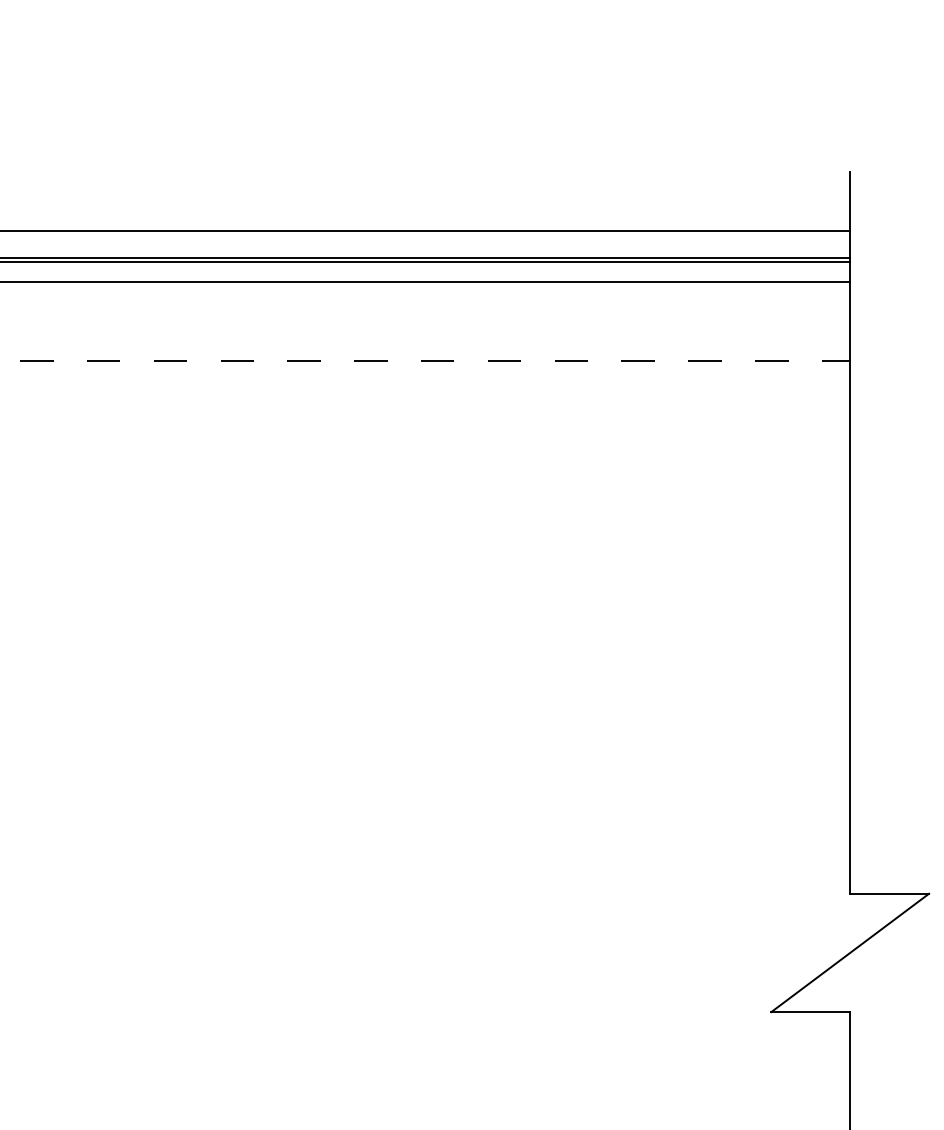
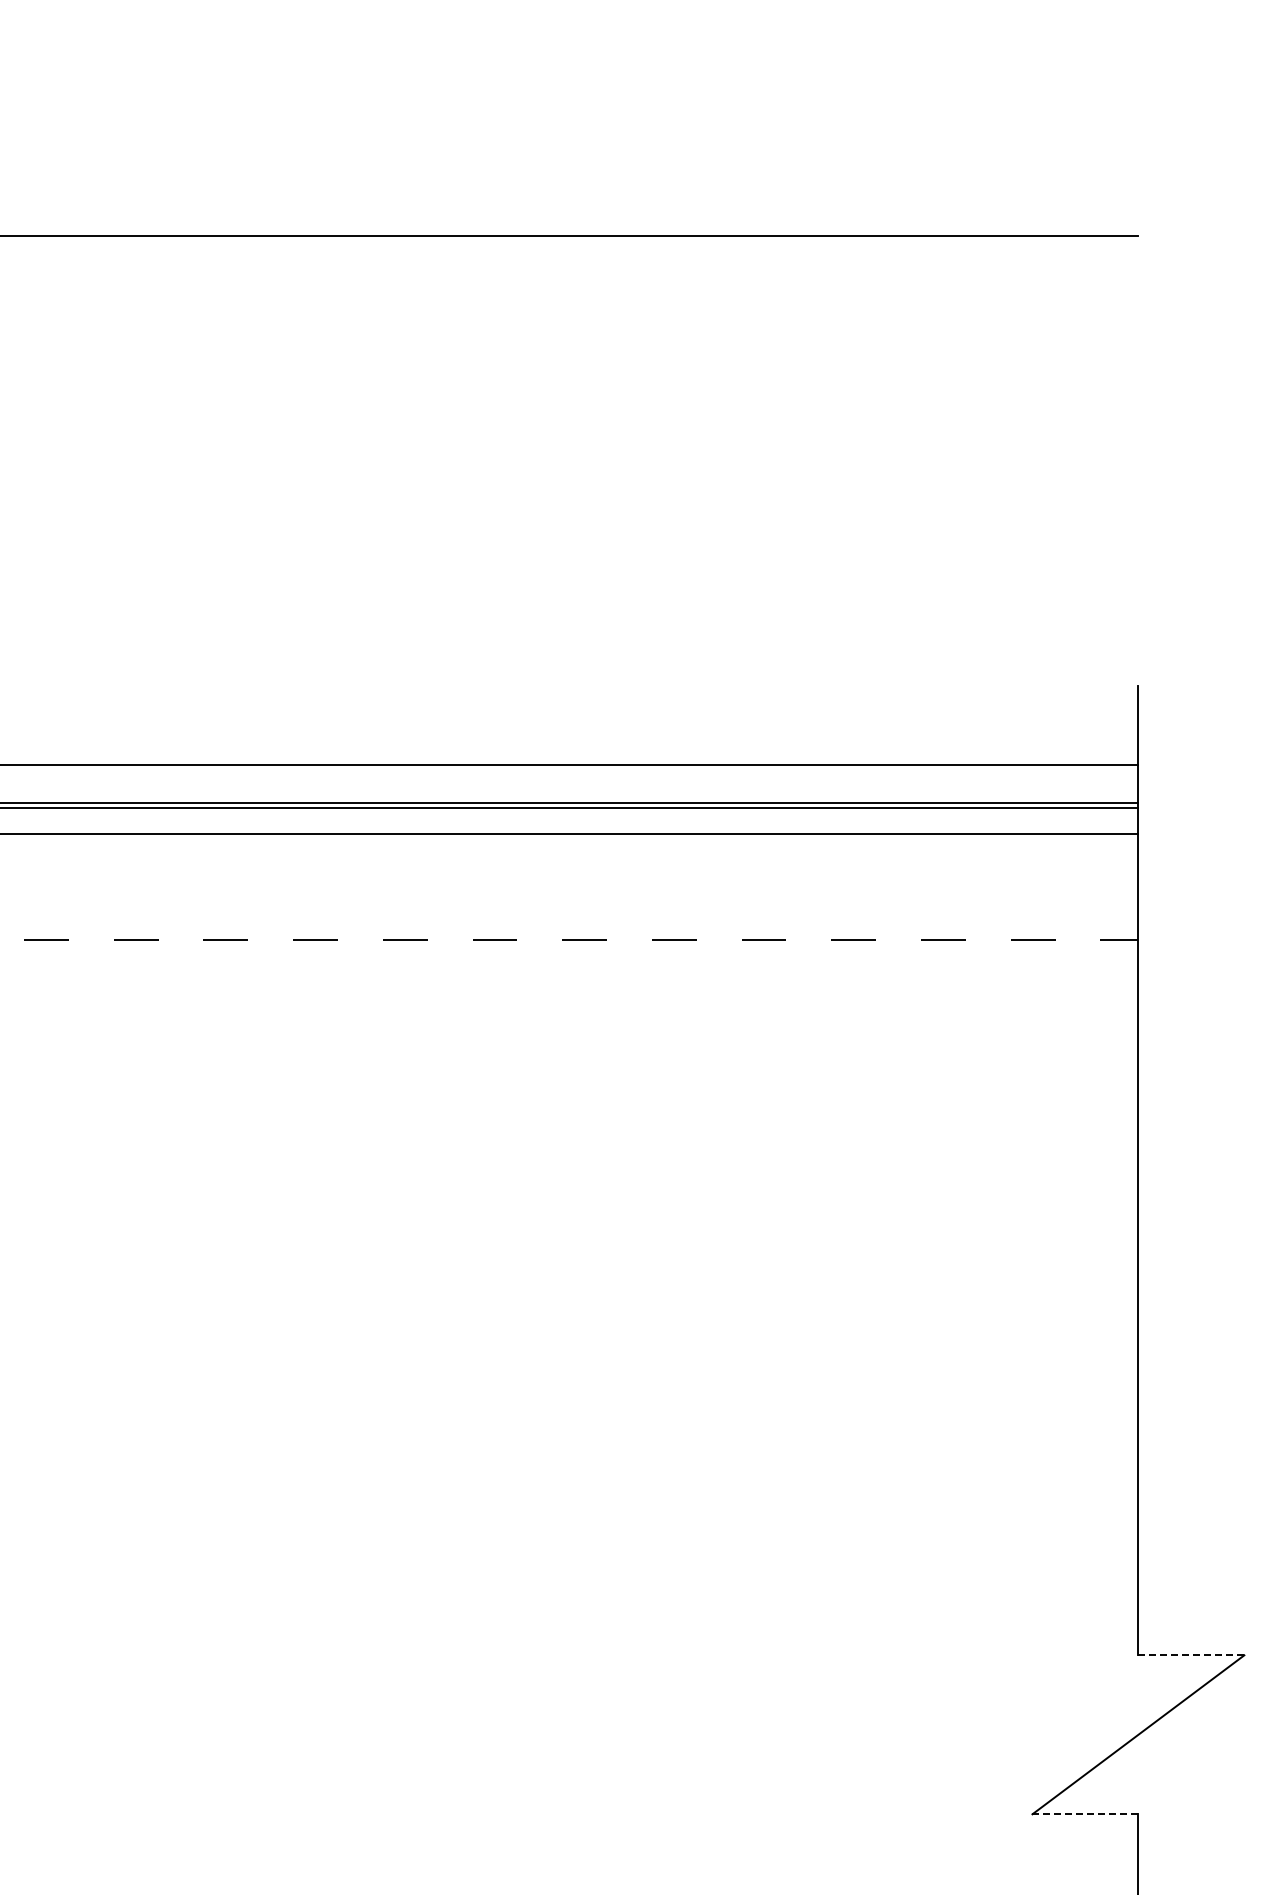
line: (889, 893) -> (1191, 1655), solid -> dashed
line: (810, 1012) -> (1085, 1814), solid -> dashed

